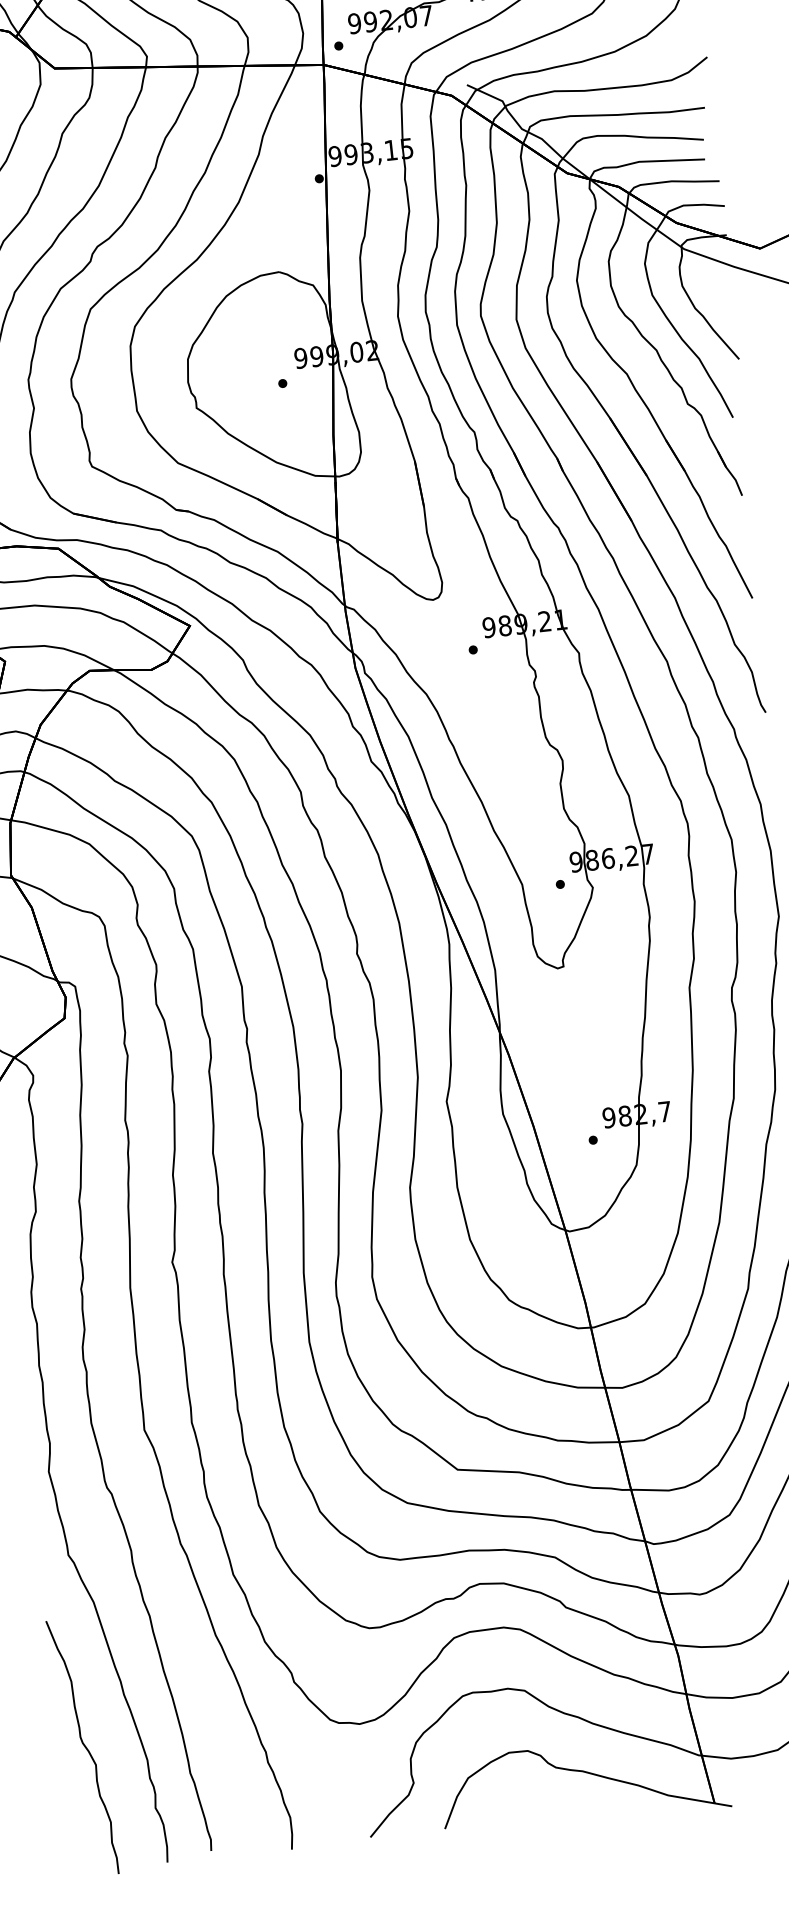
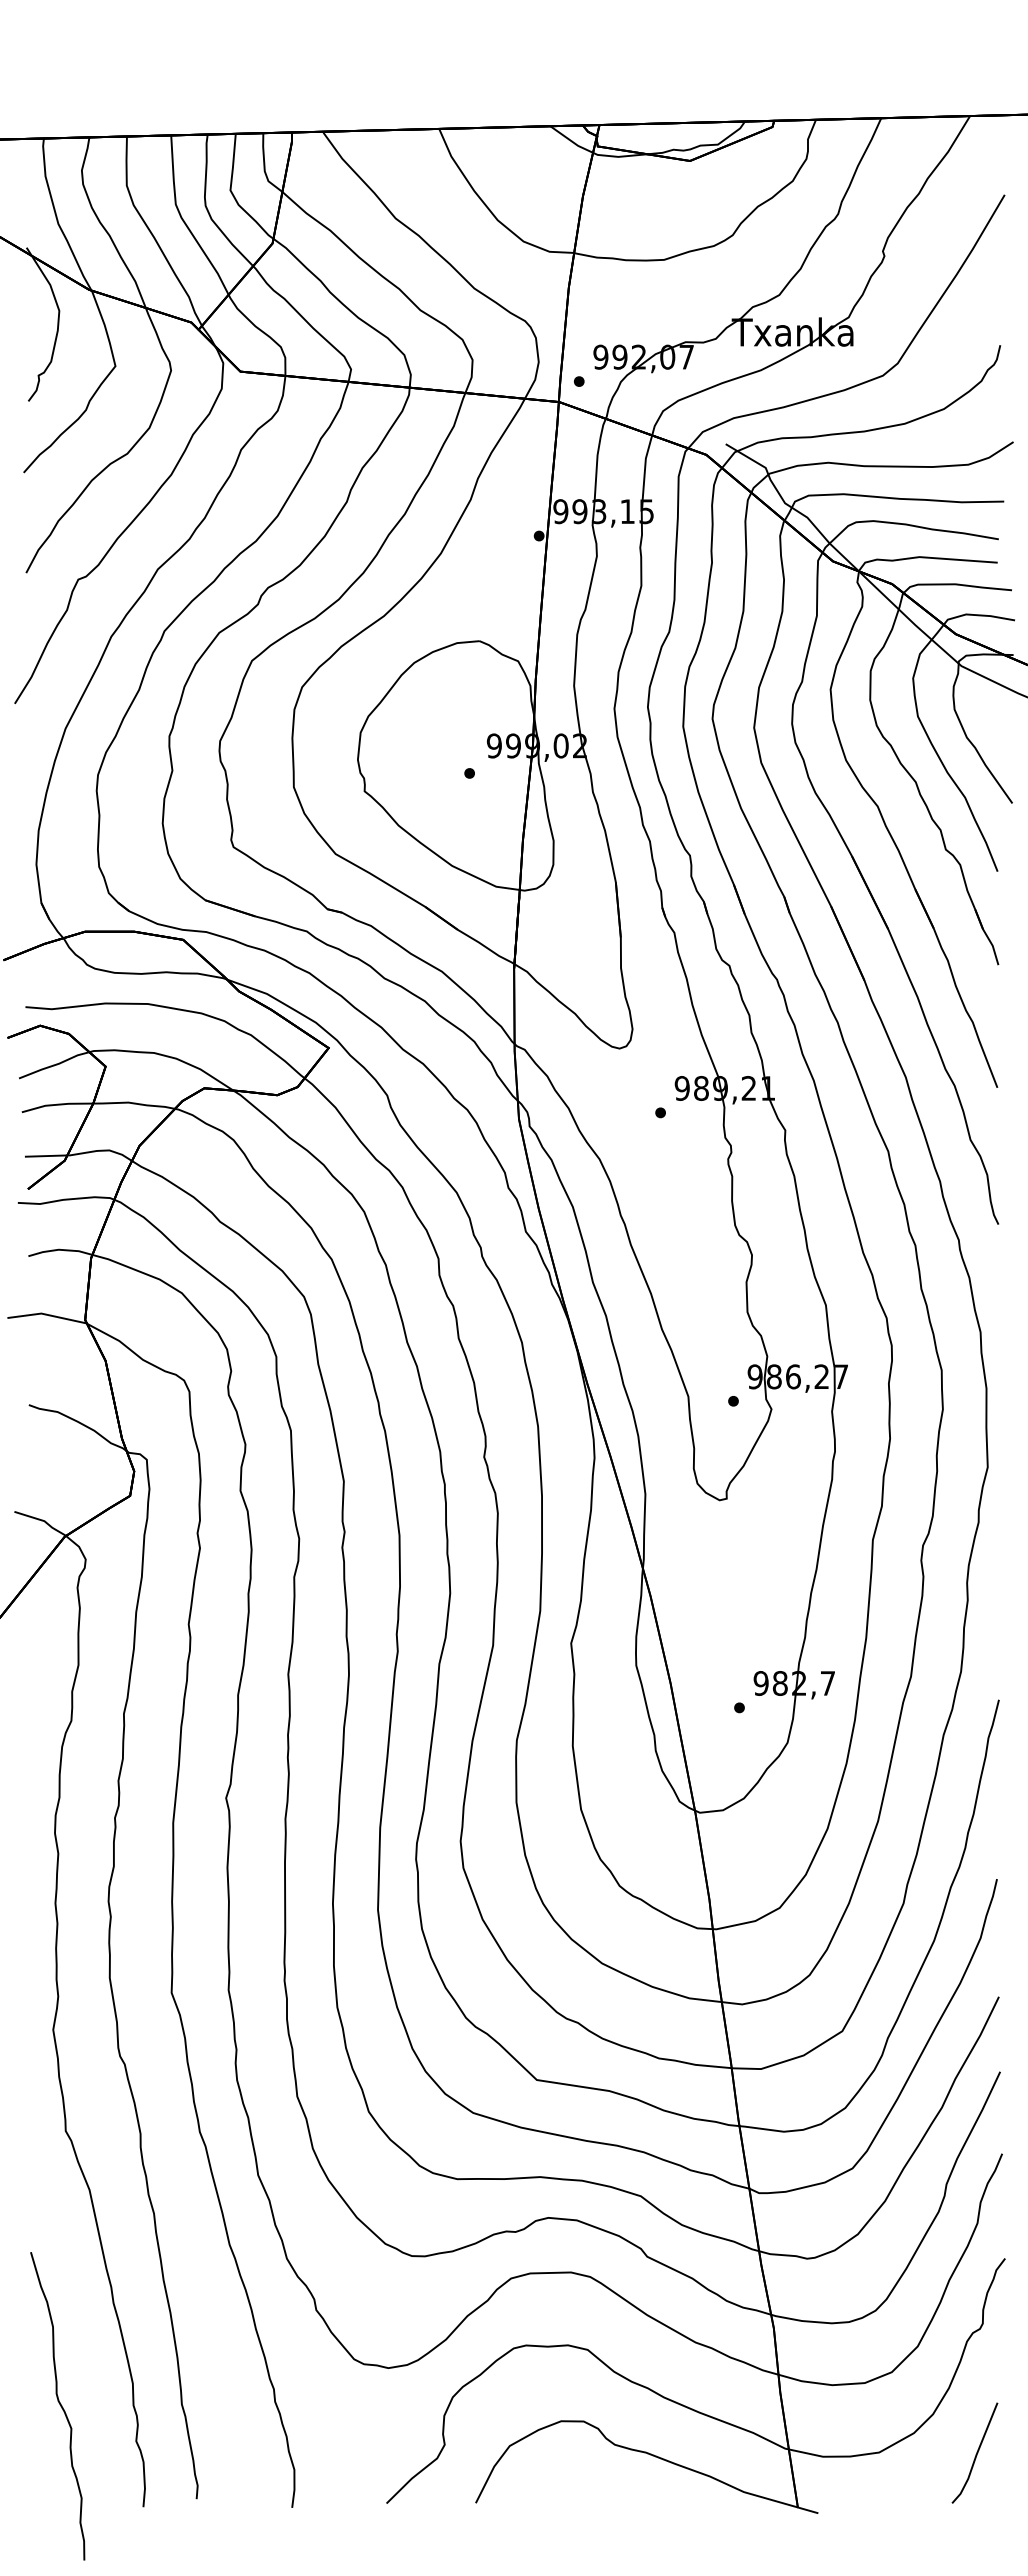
curve: (83, 1745) -> (59, 2404), moved

